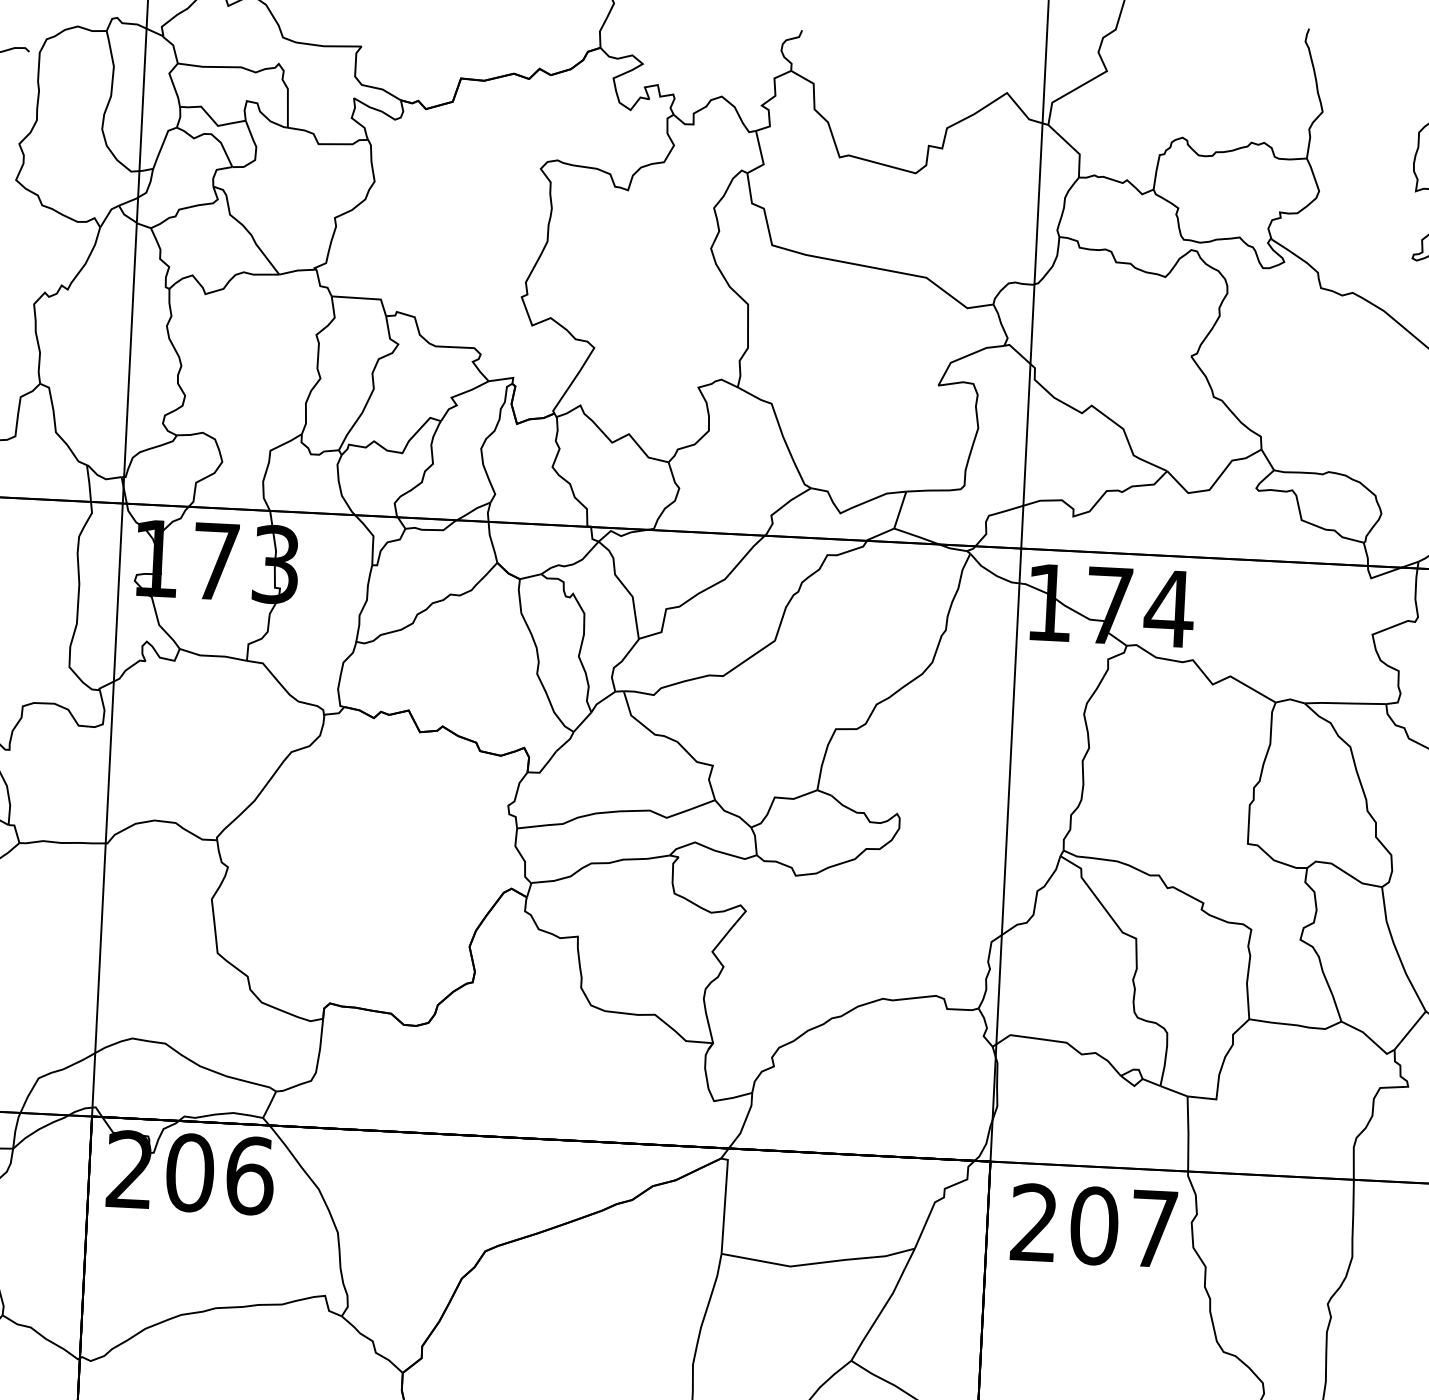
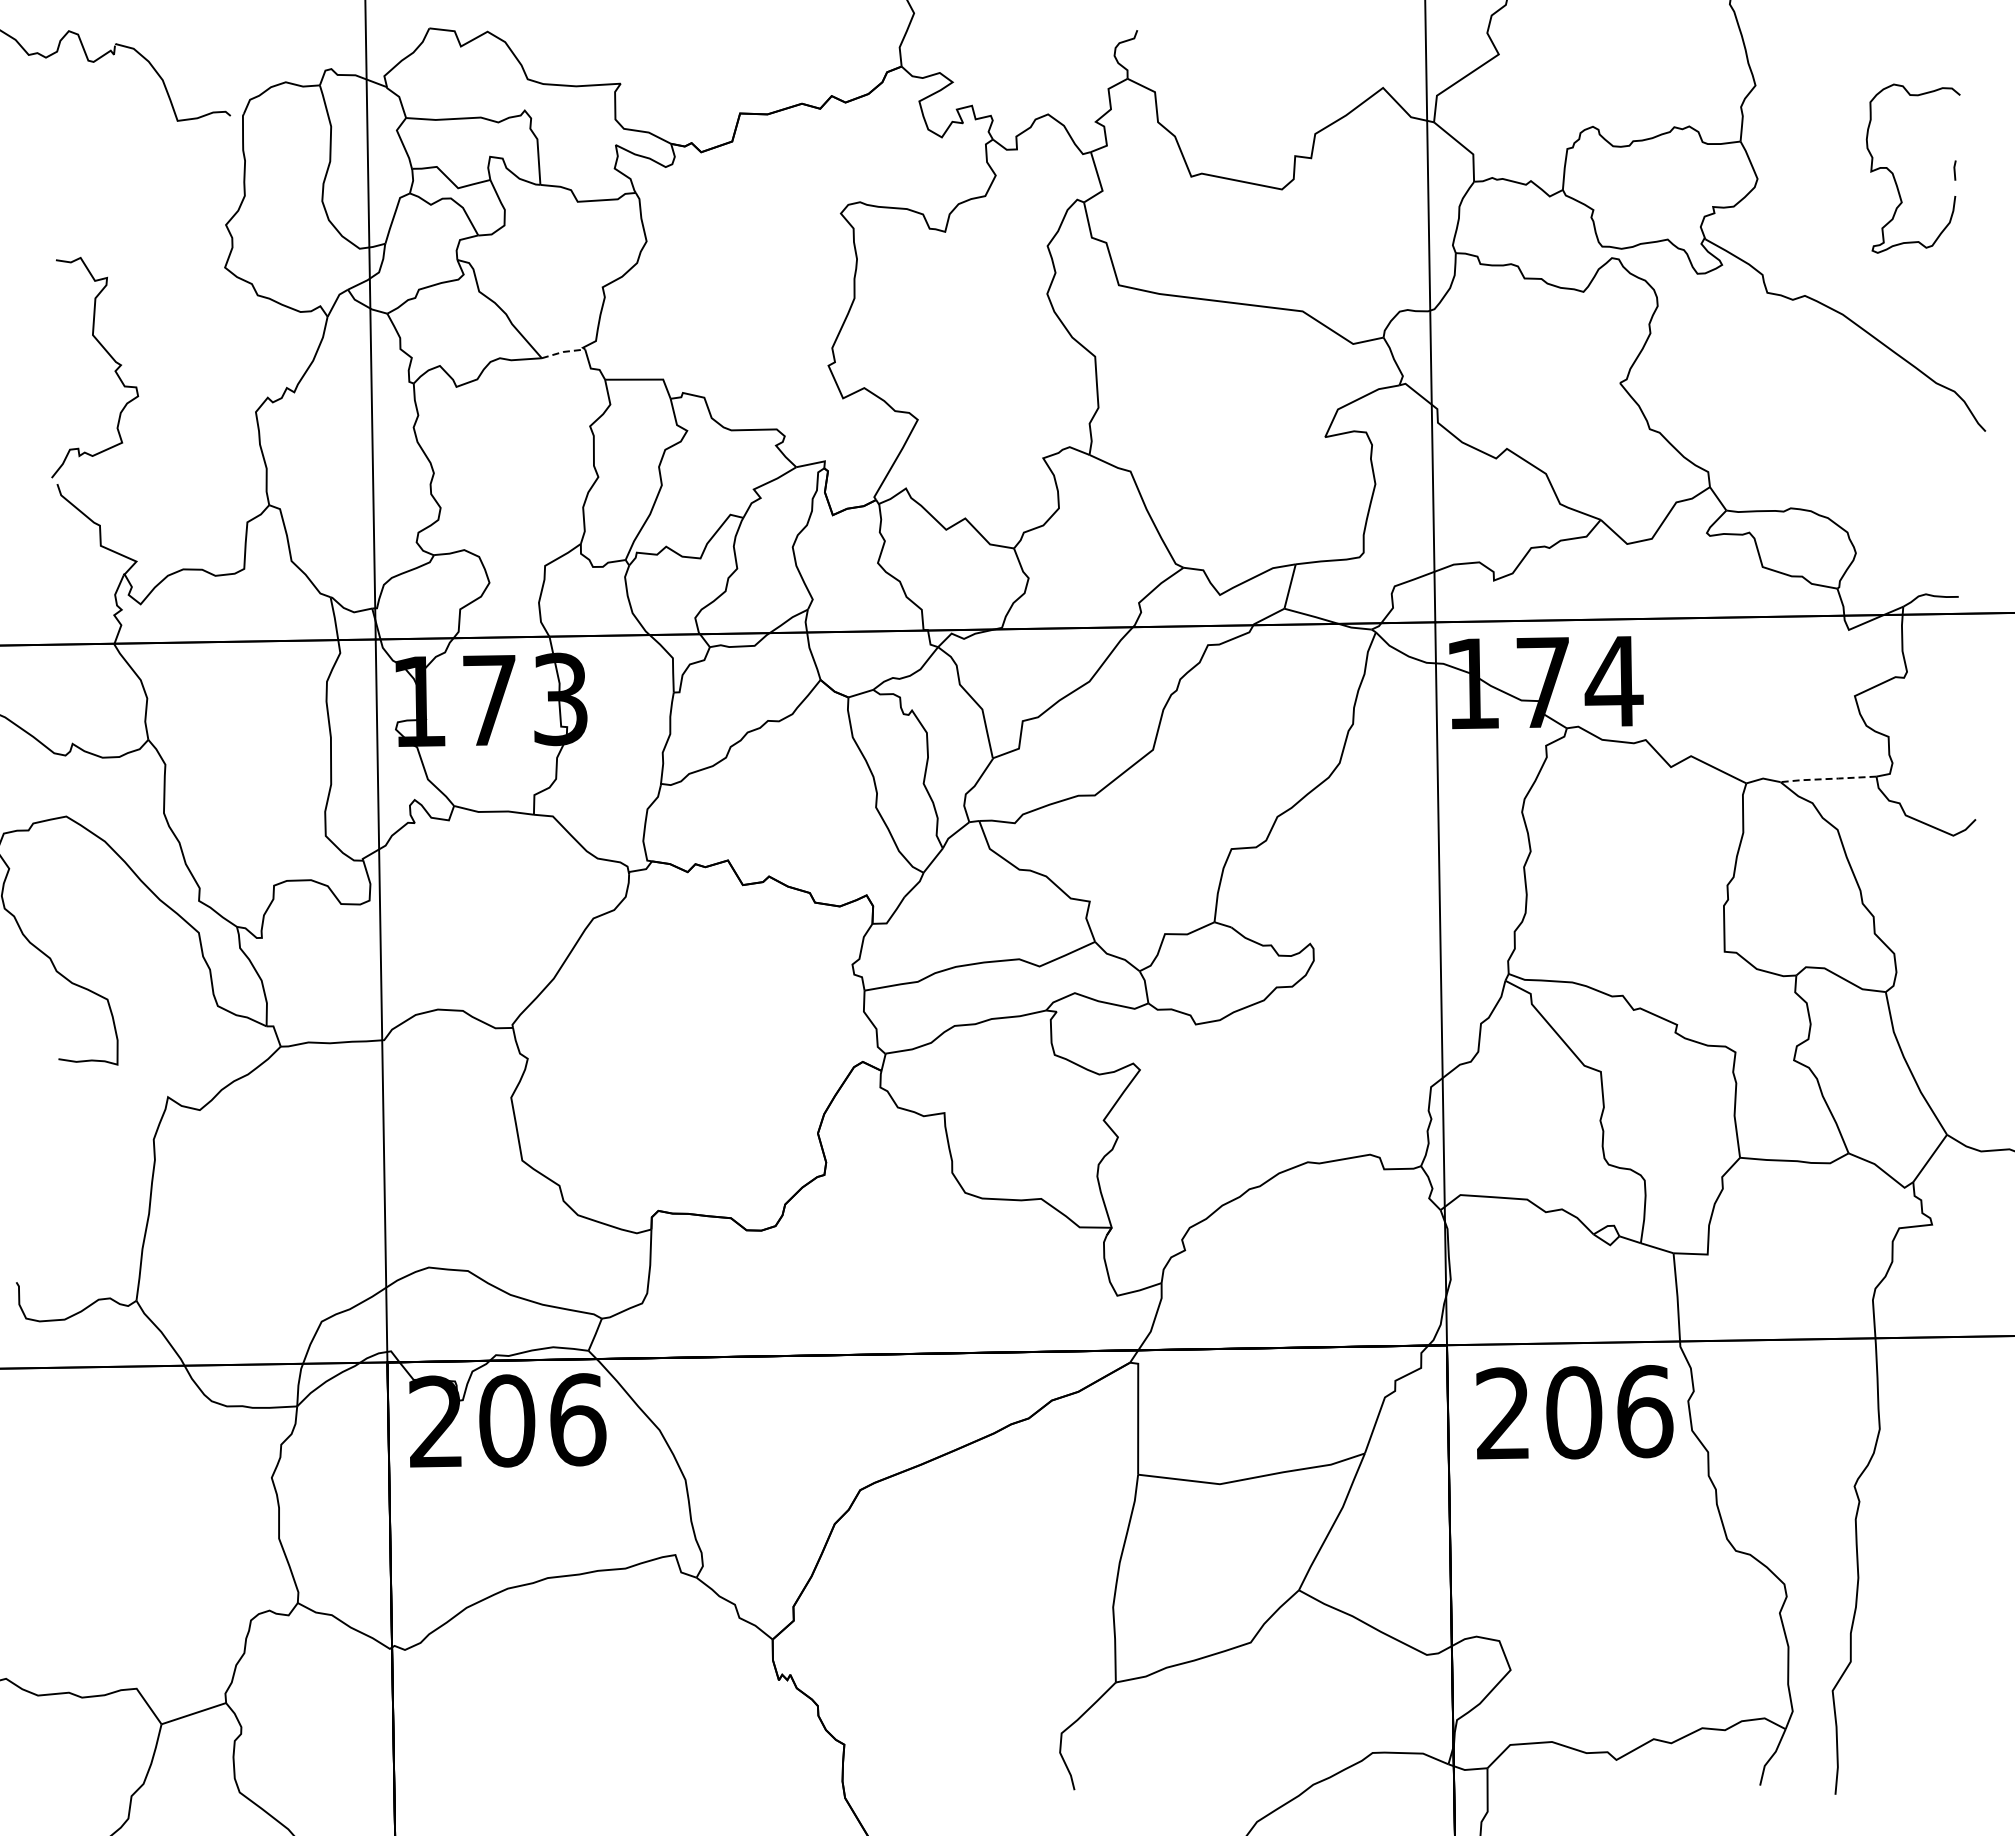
line: (297, 270) -> (563, 352), solid -> dashed
line: (1345, 703) -> (1828, 779), solid -> dashed
text: (1154, 1228) -> (1645, 1411), 207 -> 206

